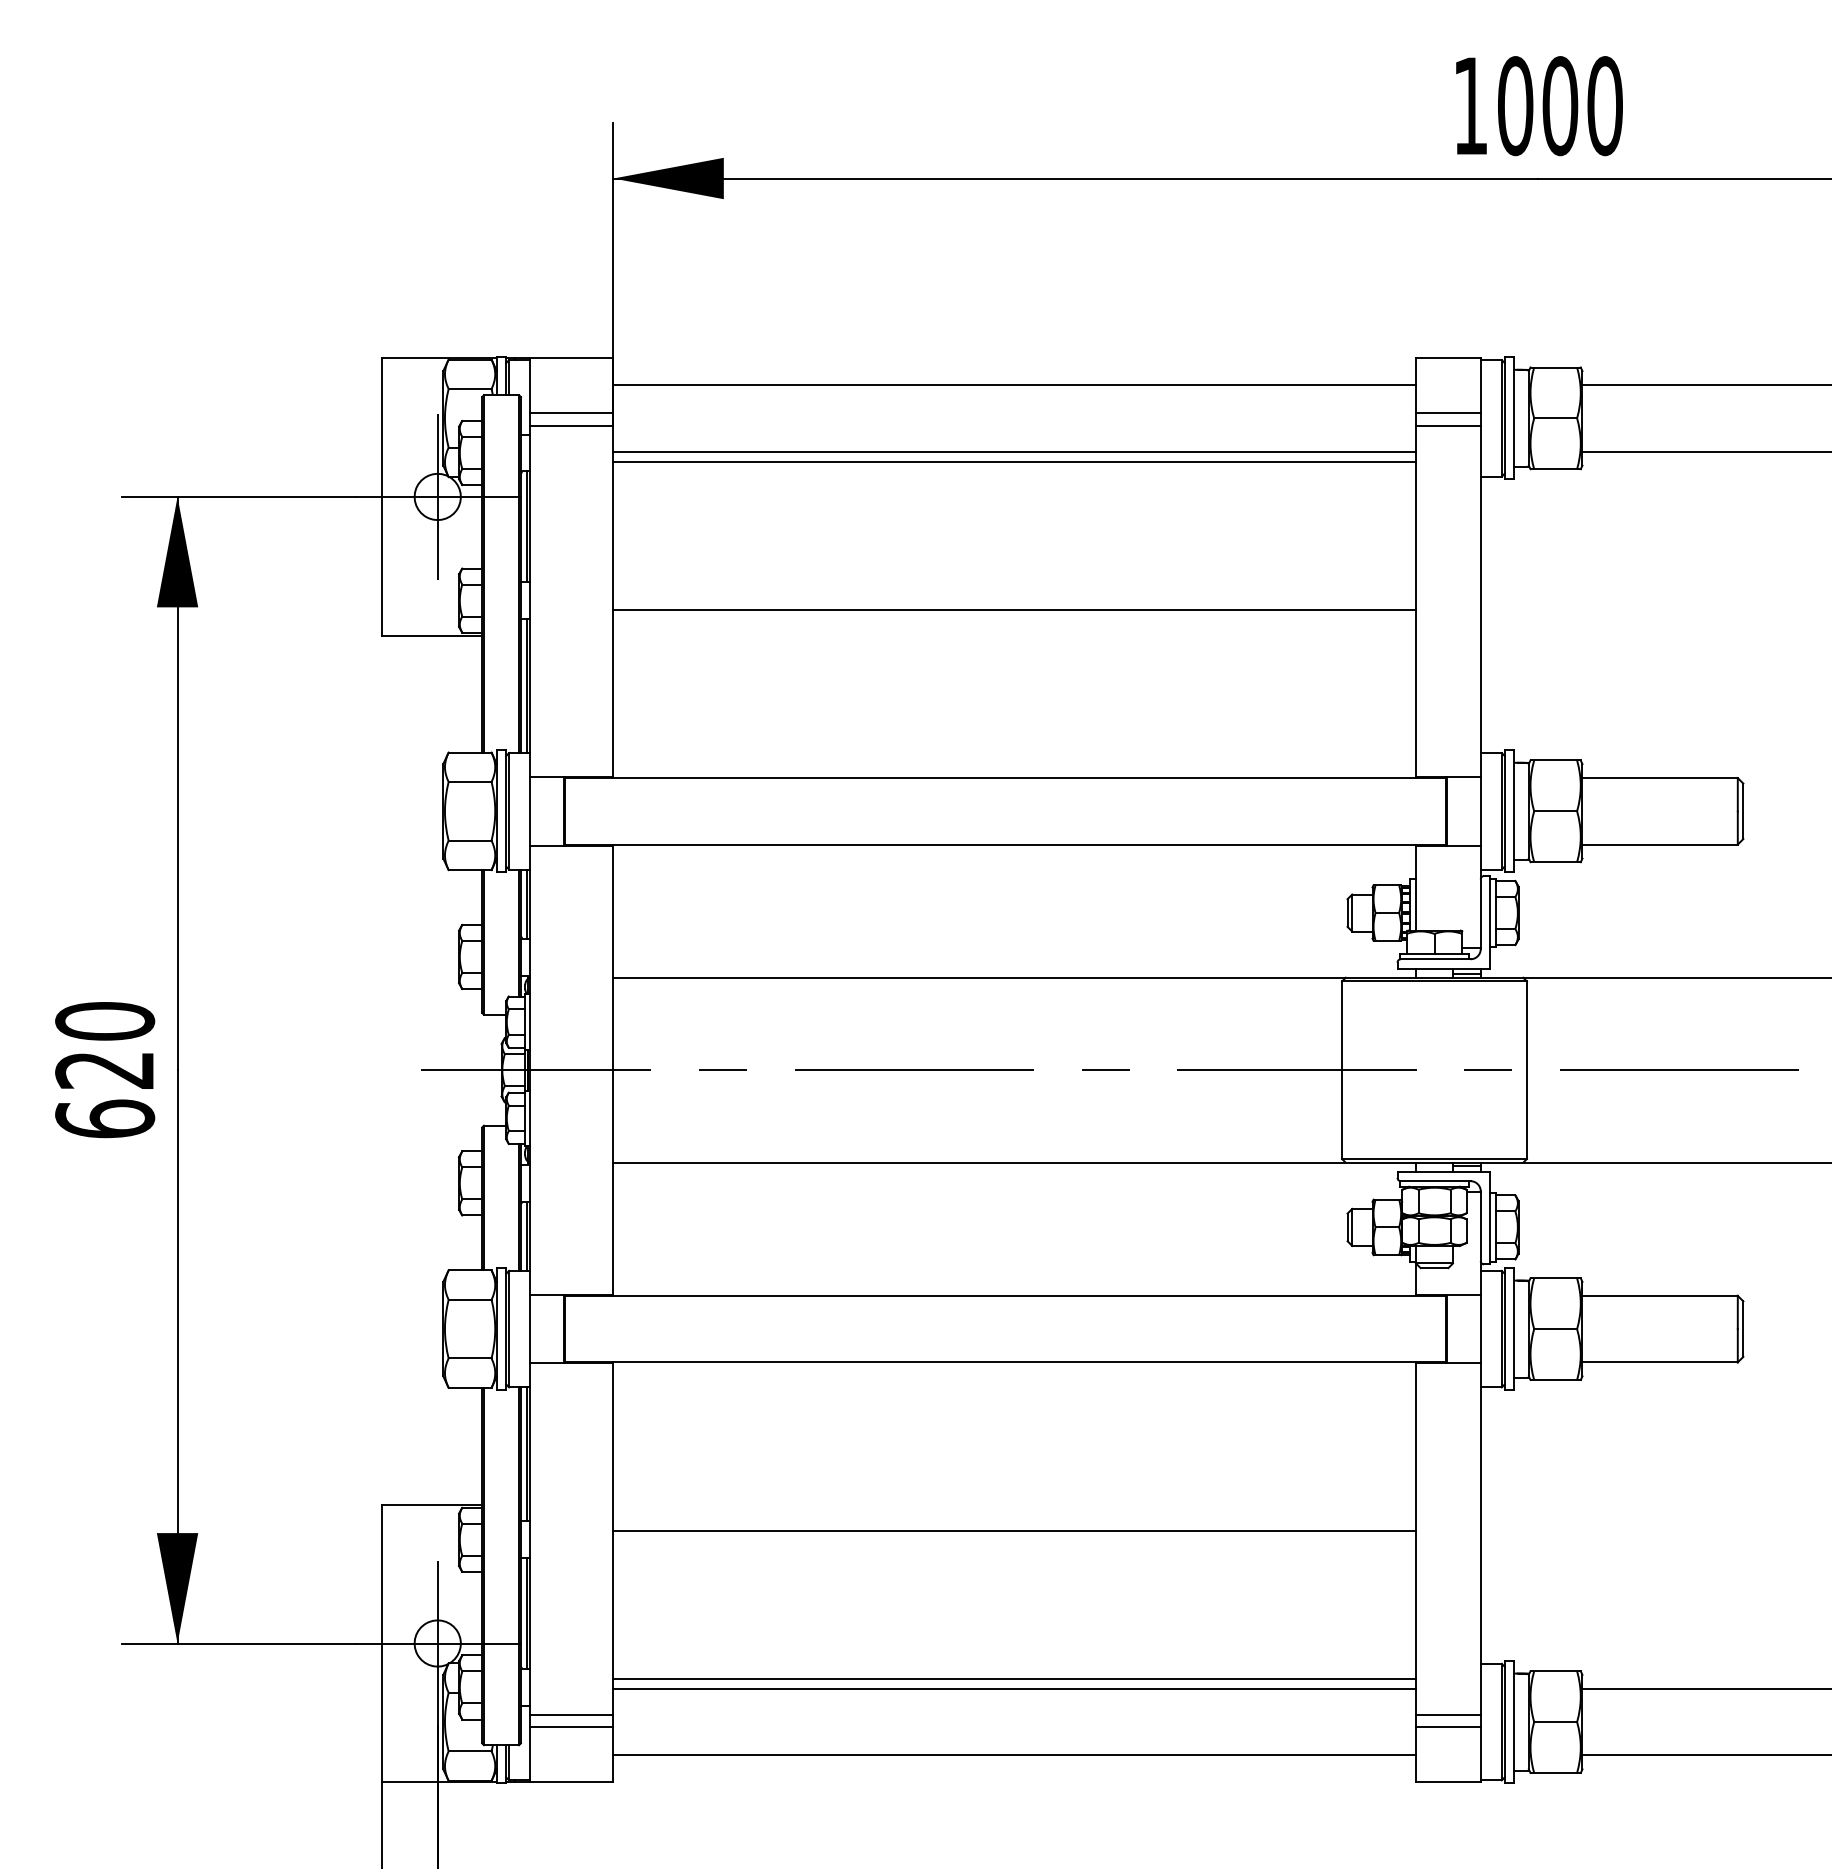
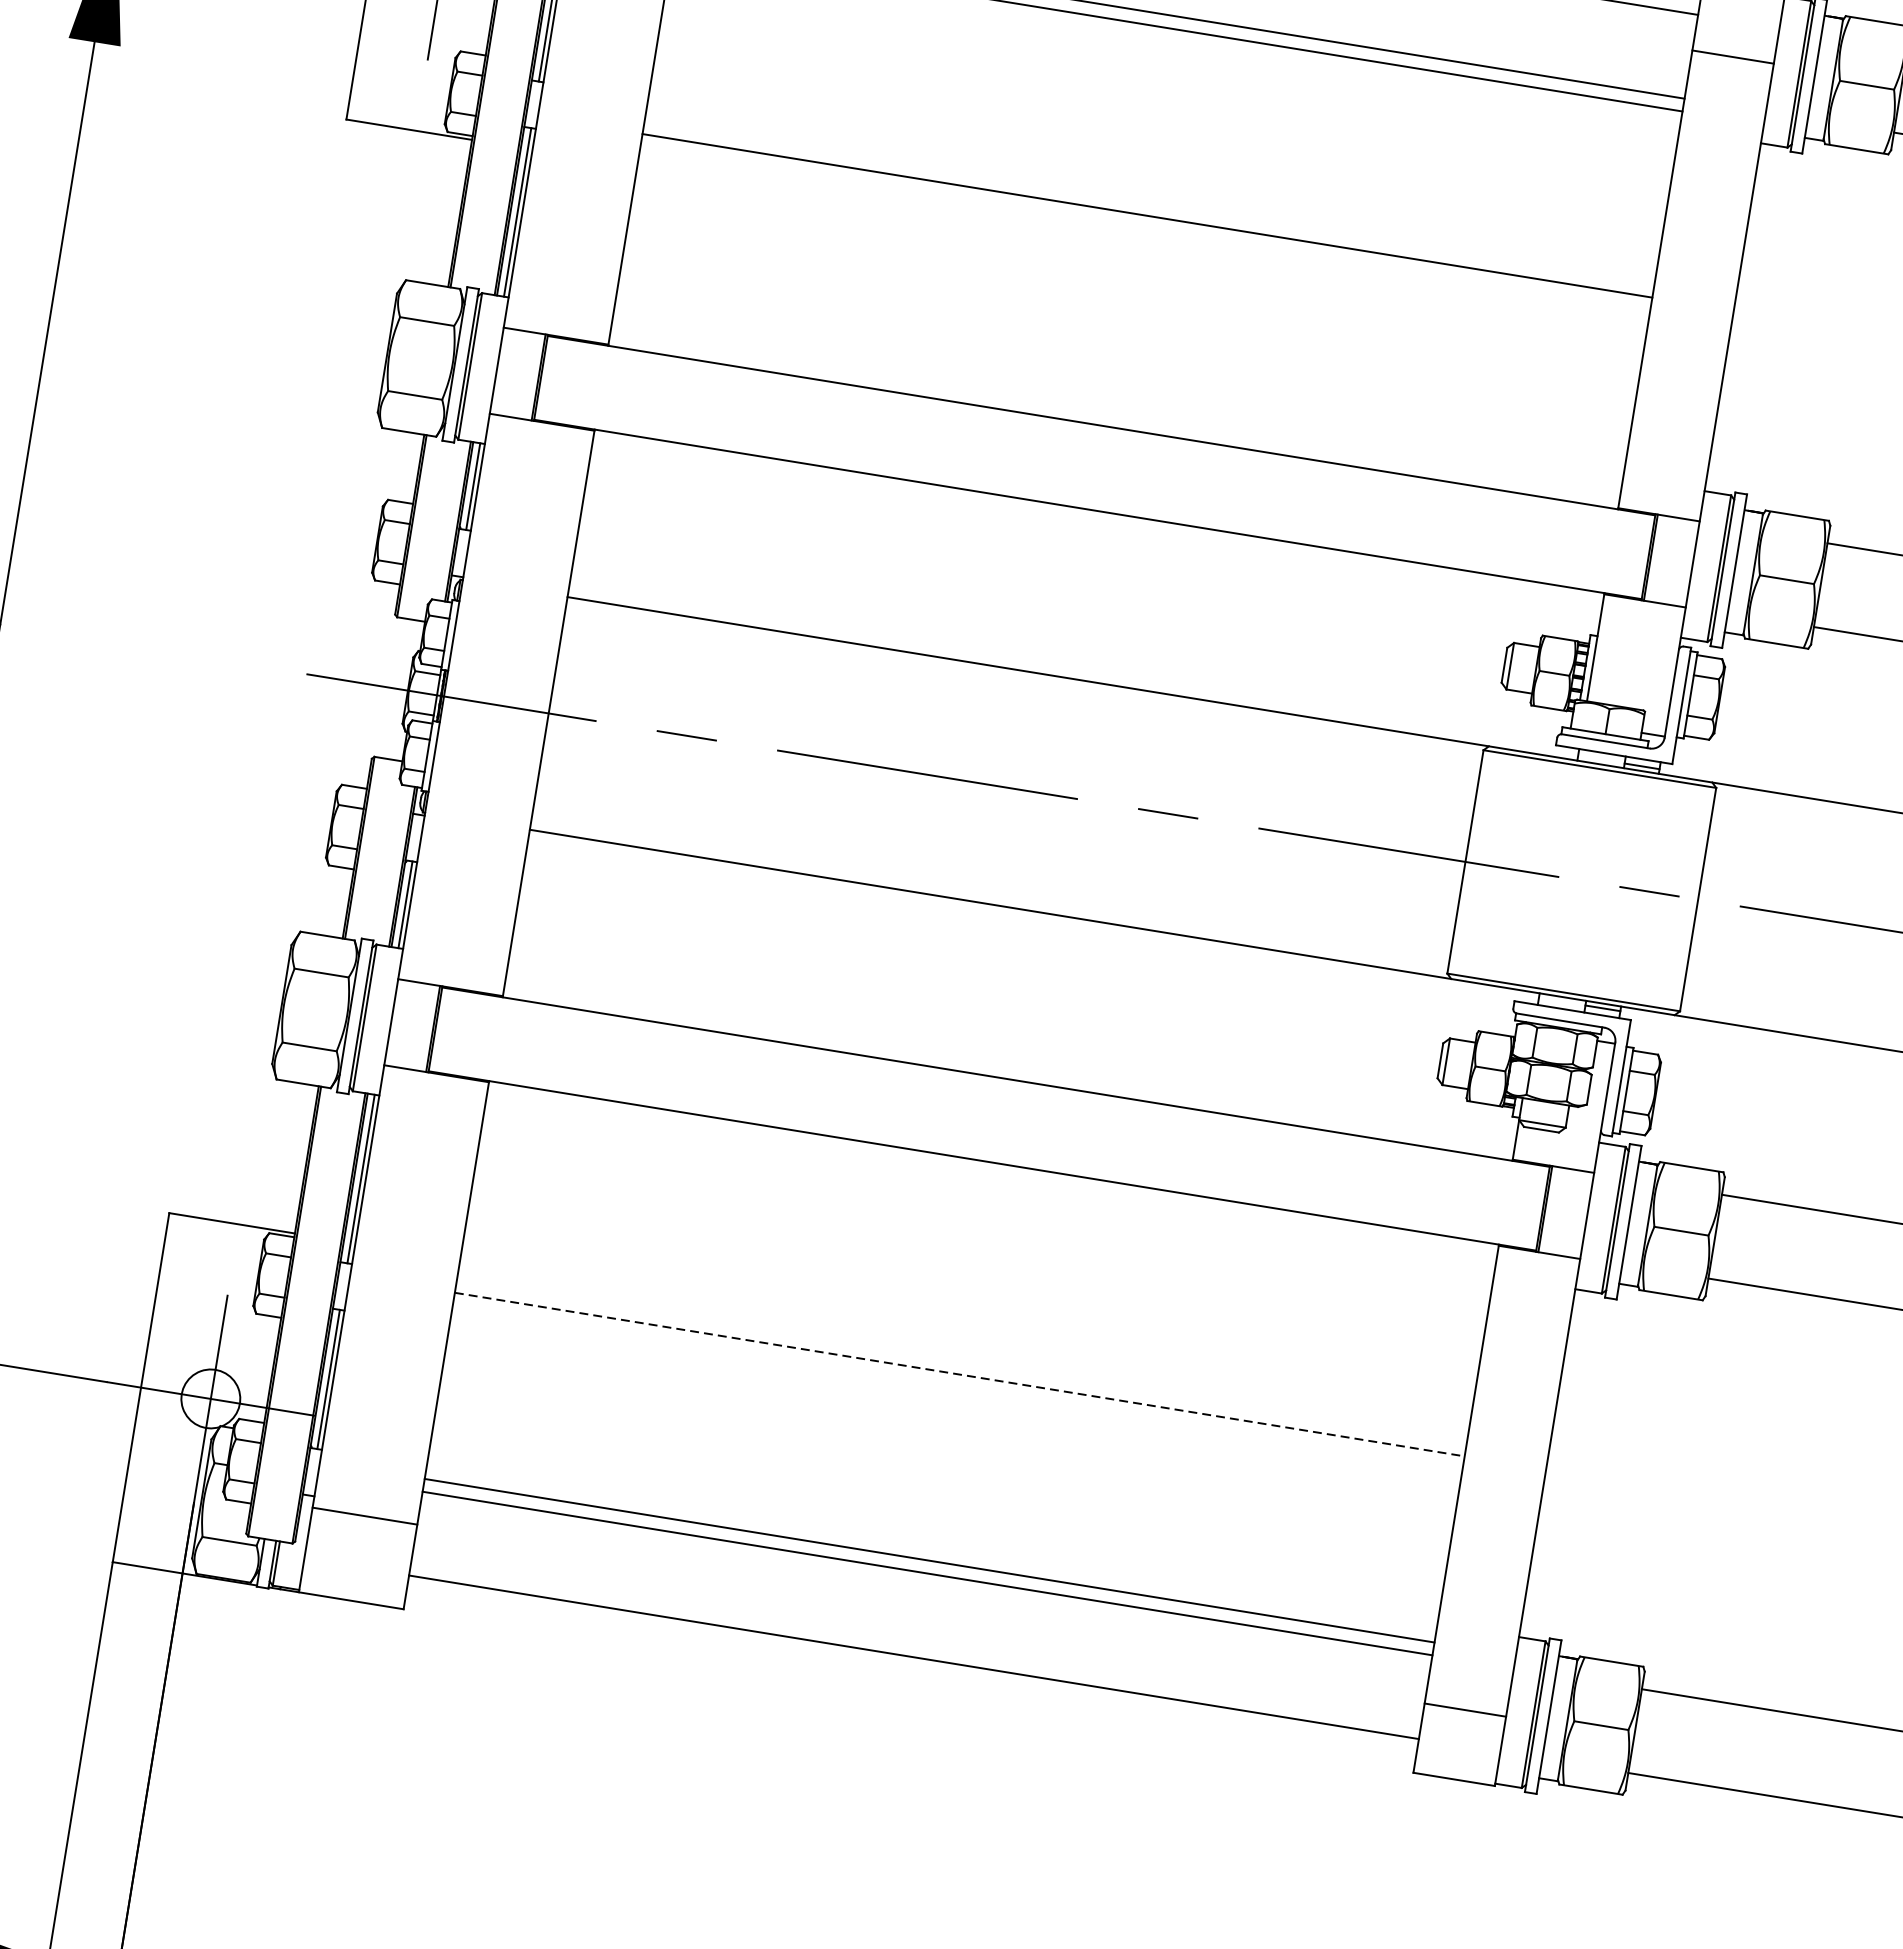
line: (1448, 425) -> (1730, 72), removed
line: (1015, 1530) -> (960, 1374), solid -> dashed
line: (1448, 1714) -> (1468, 1694), removed
line: (571, 1727) -> (362, 1531), removed

